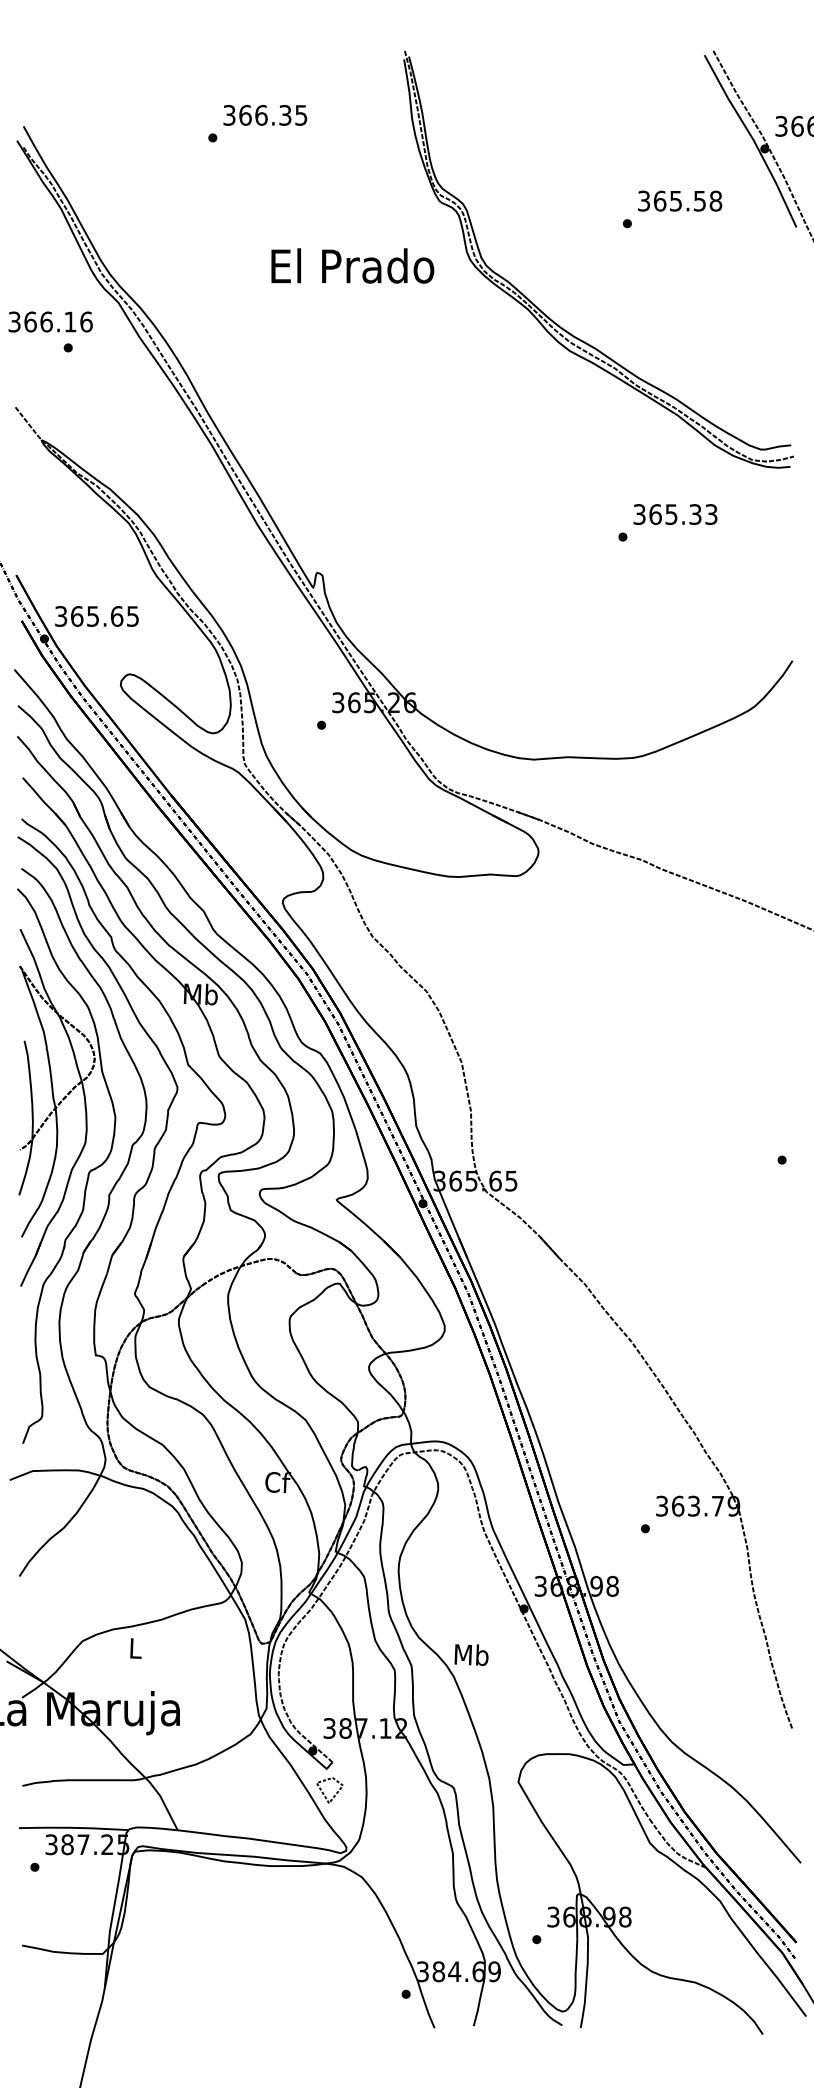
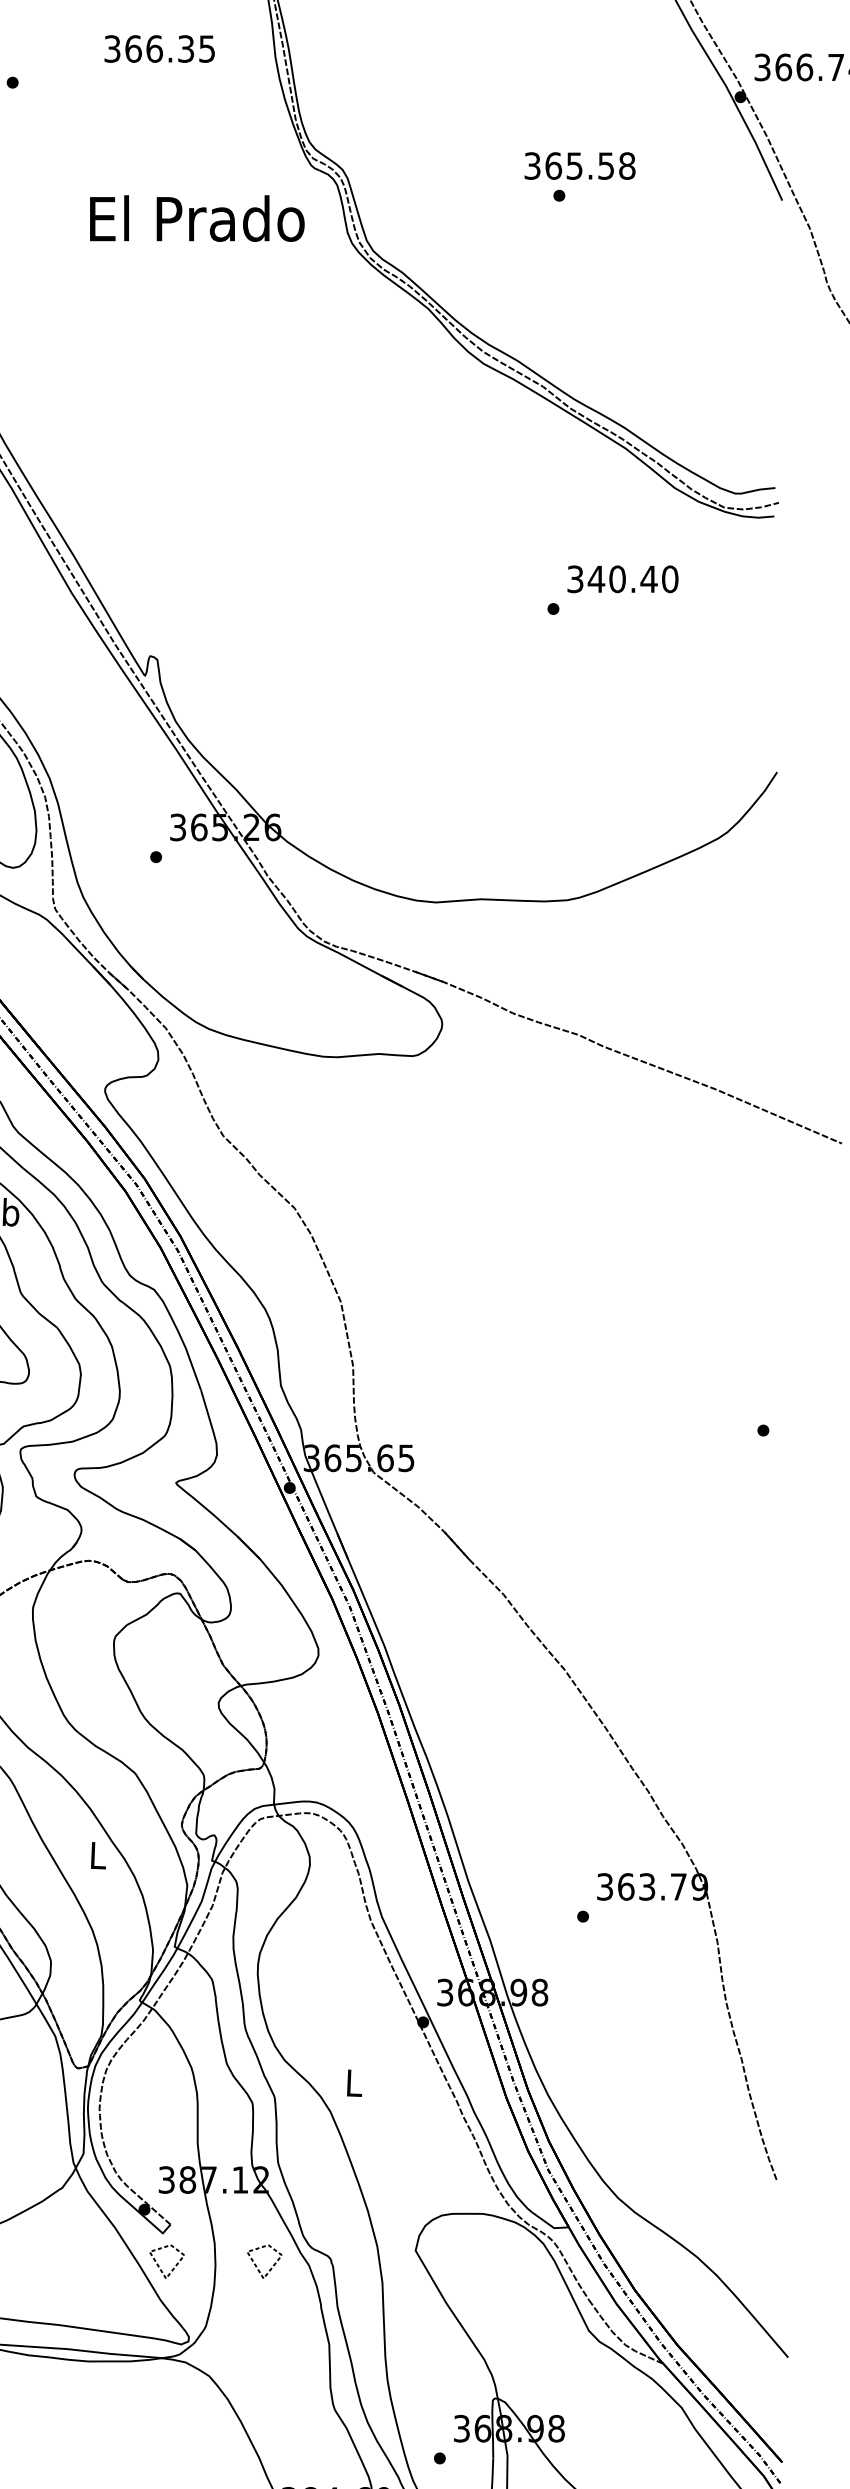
text: (265, 115) -> (159, 49), moved
text: (680, 200) -> (580, 165), moved
text: (352, 265) -> (196, 217), moved
text: (682, 514) -> (632, 579), 365.33 -> 340.40
text: (278, 1482) -> (99, 1855), Cf -> L
text: (471, 1655) -> (353, 2083), Mb -> L
part: (403, 1790) -> (264, 2261), added

